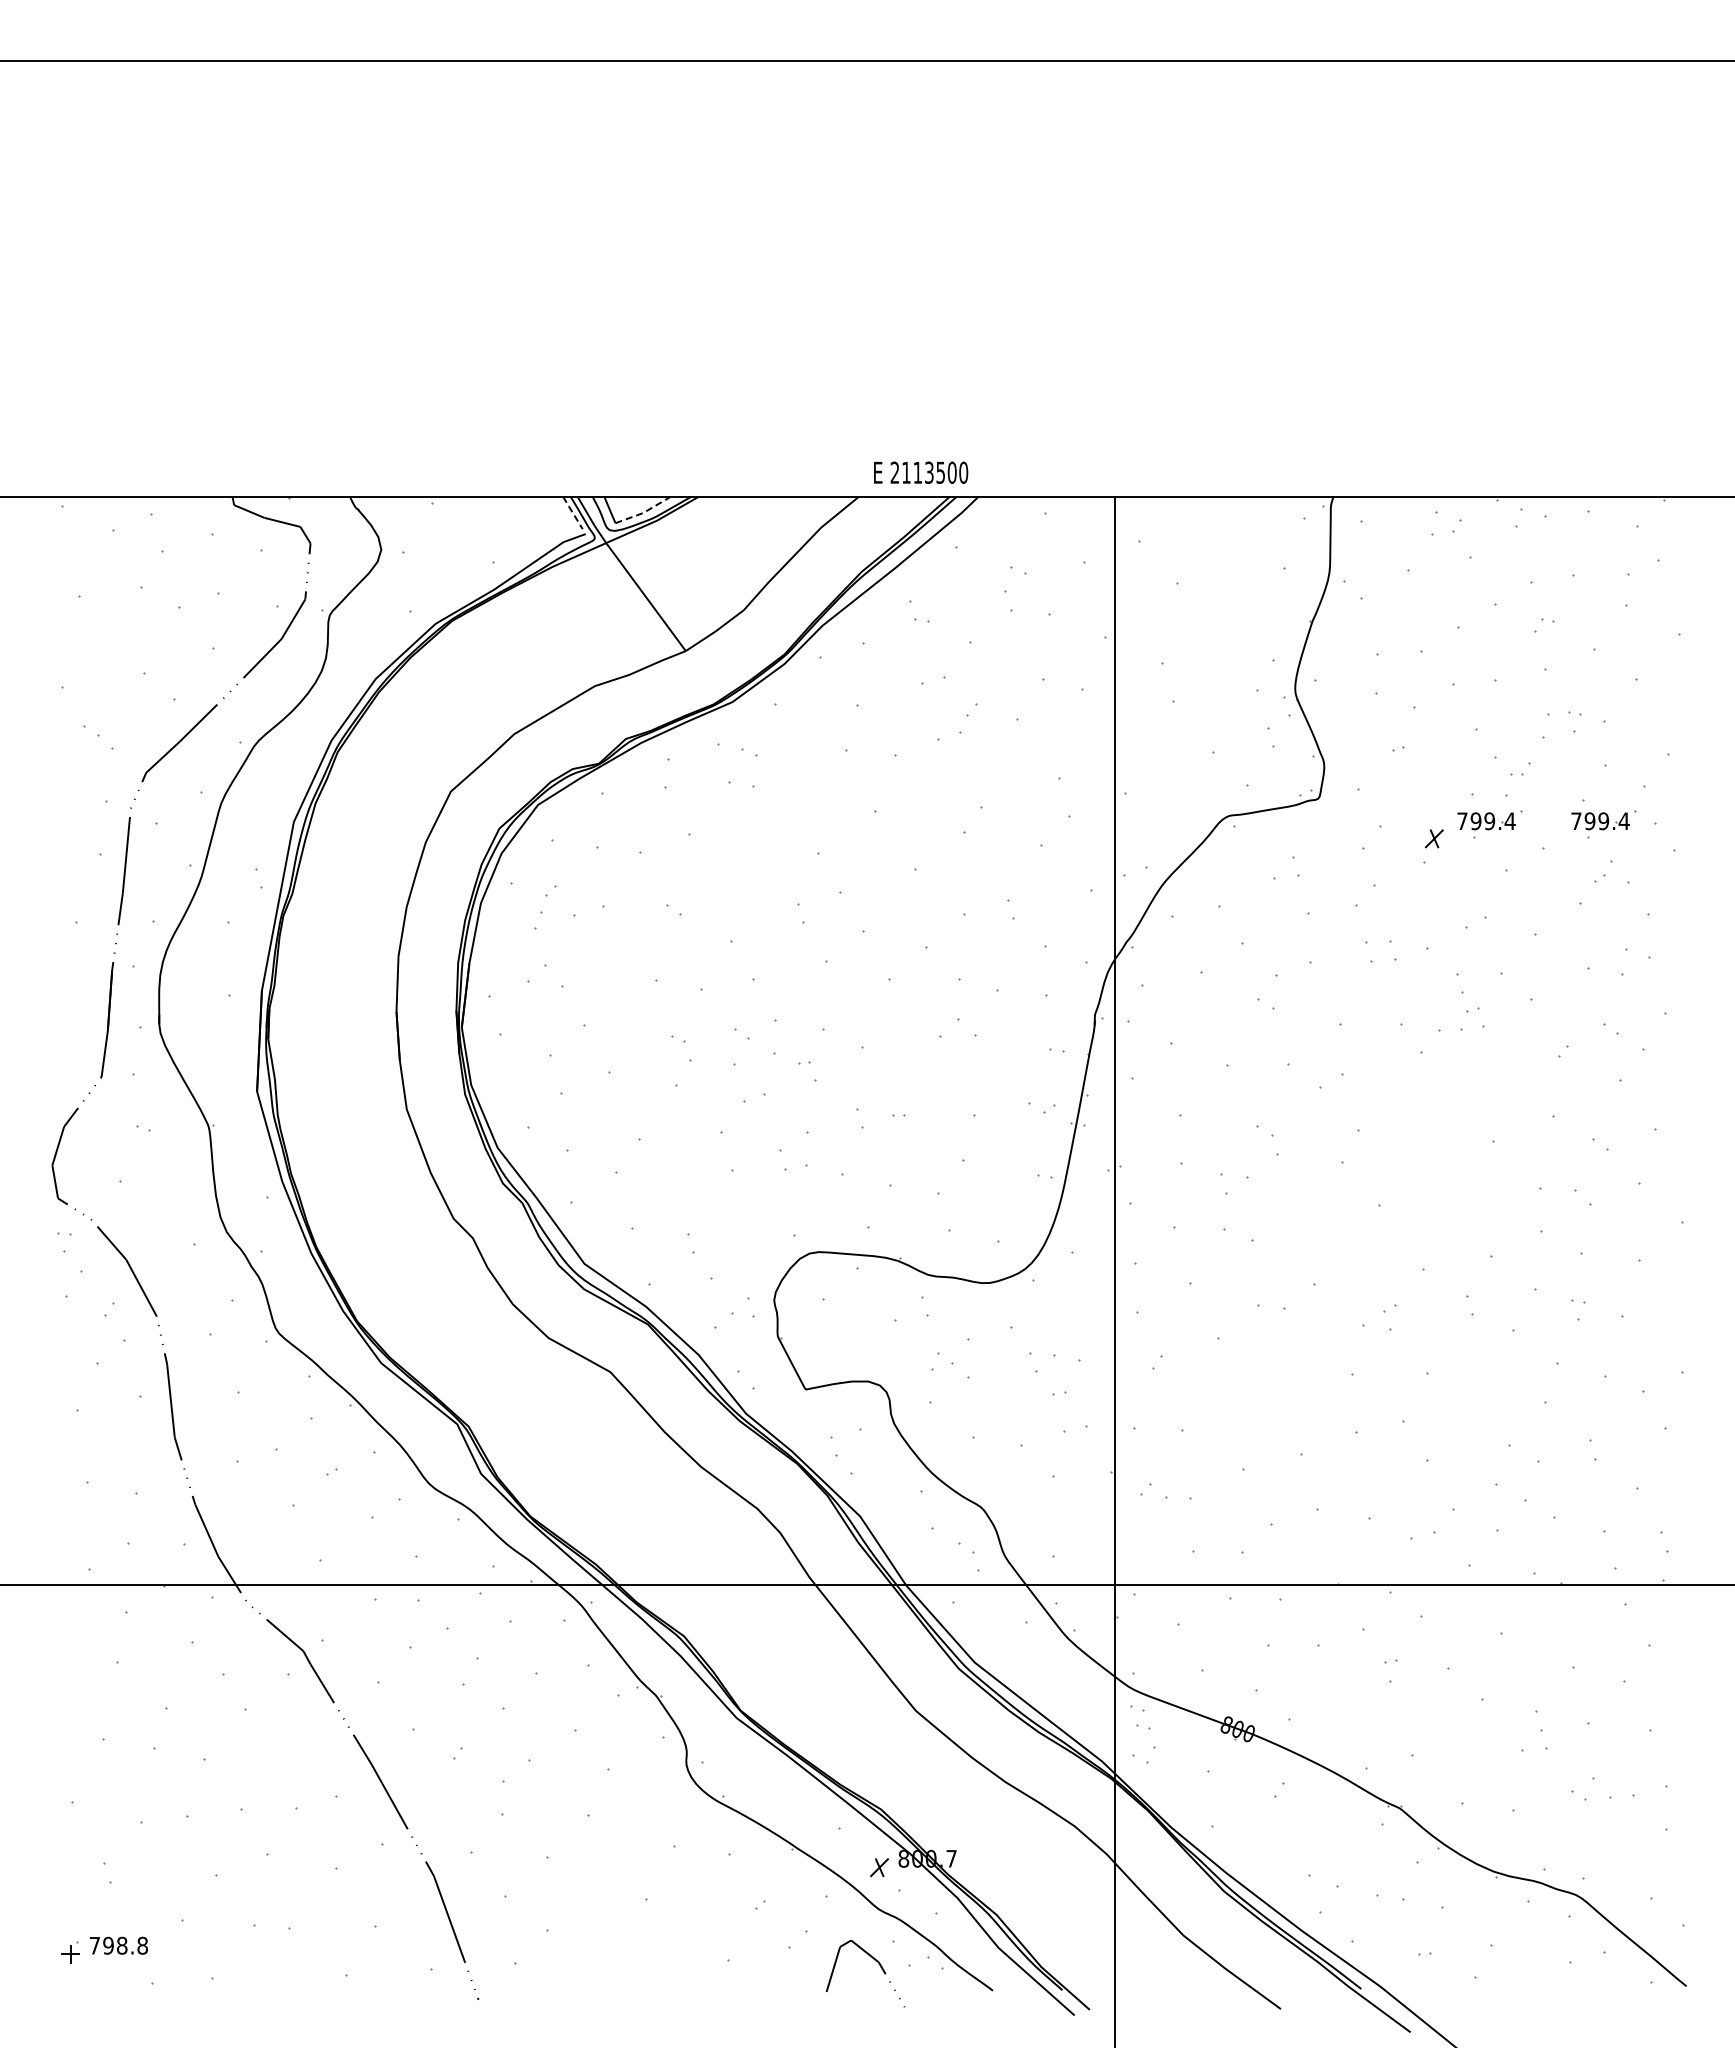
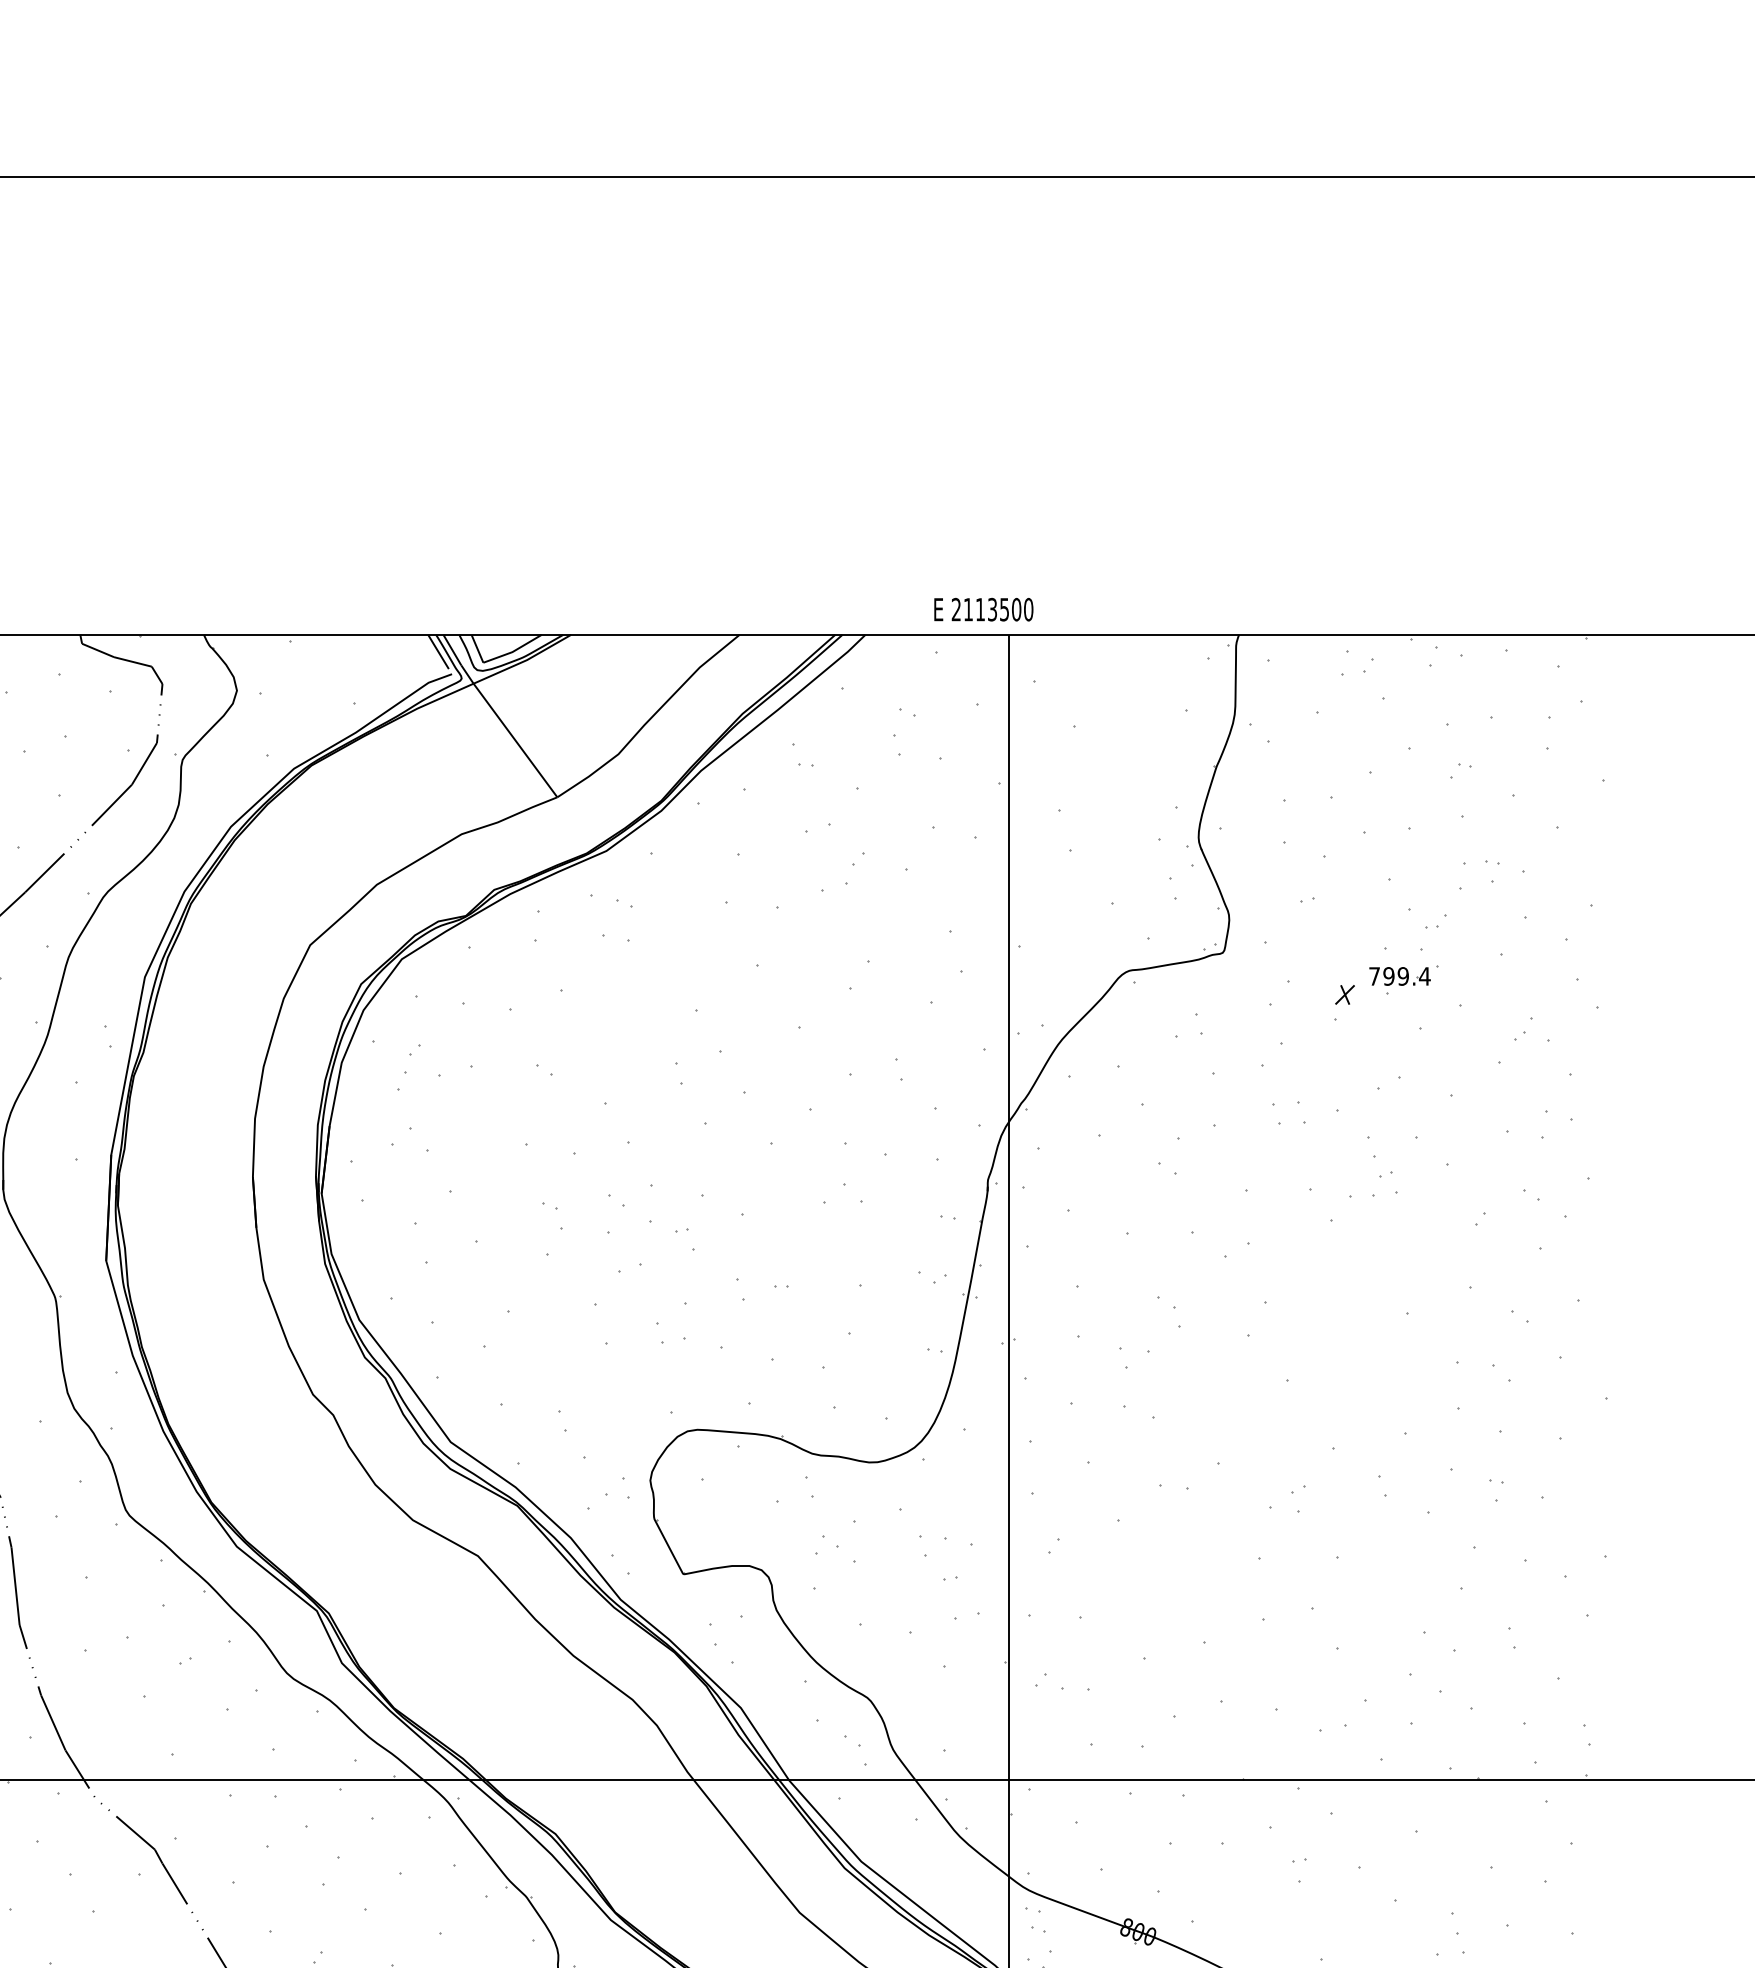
text: (921, 472) -> (984, 609), moved
line: (572, 512) -> (438, 651), dashed -> solid
line: (643, 512) -> (512, 651), dashed -> solid
part: (1603, 824) -> (1523, 979), removed

